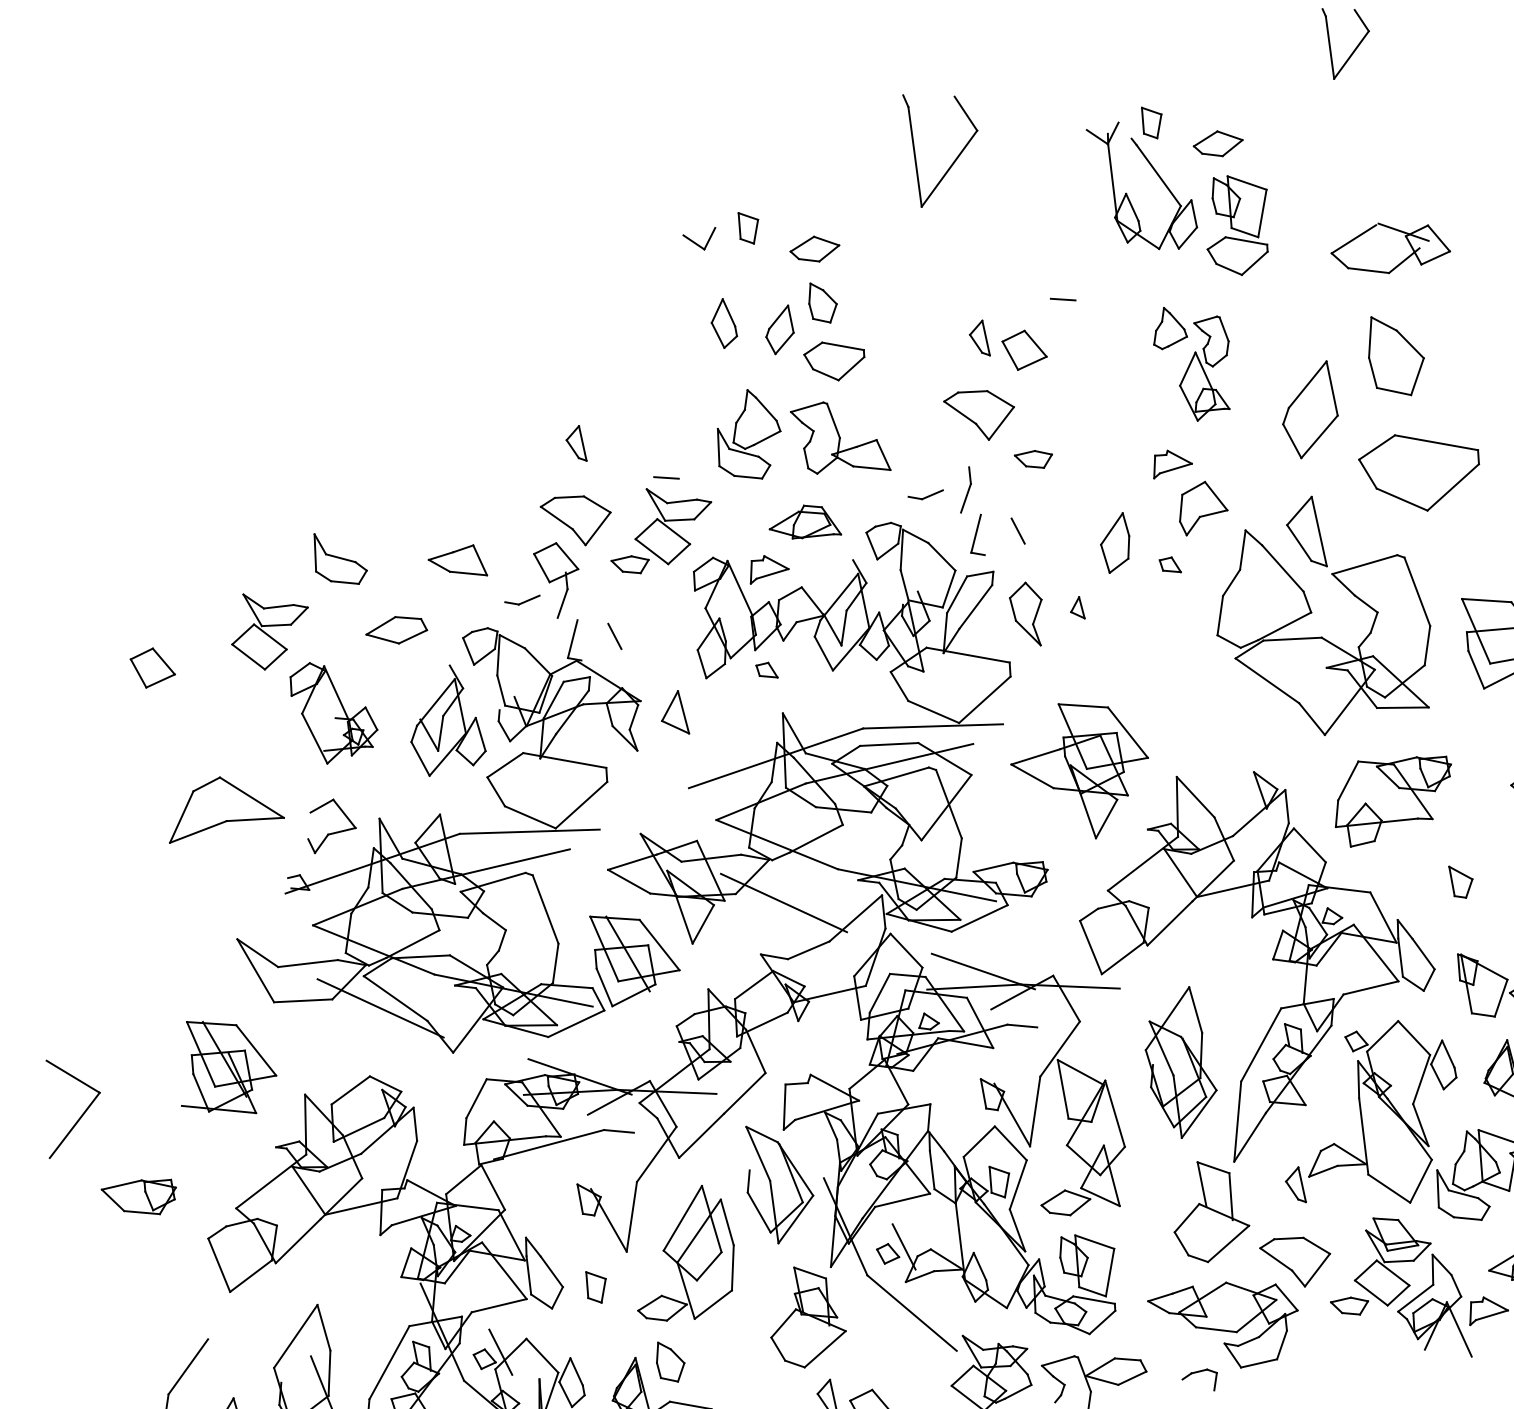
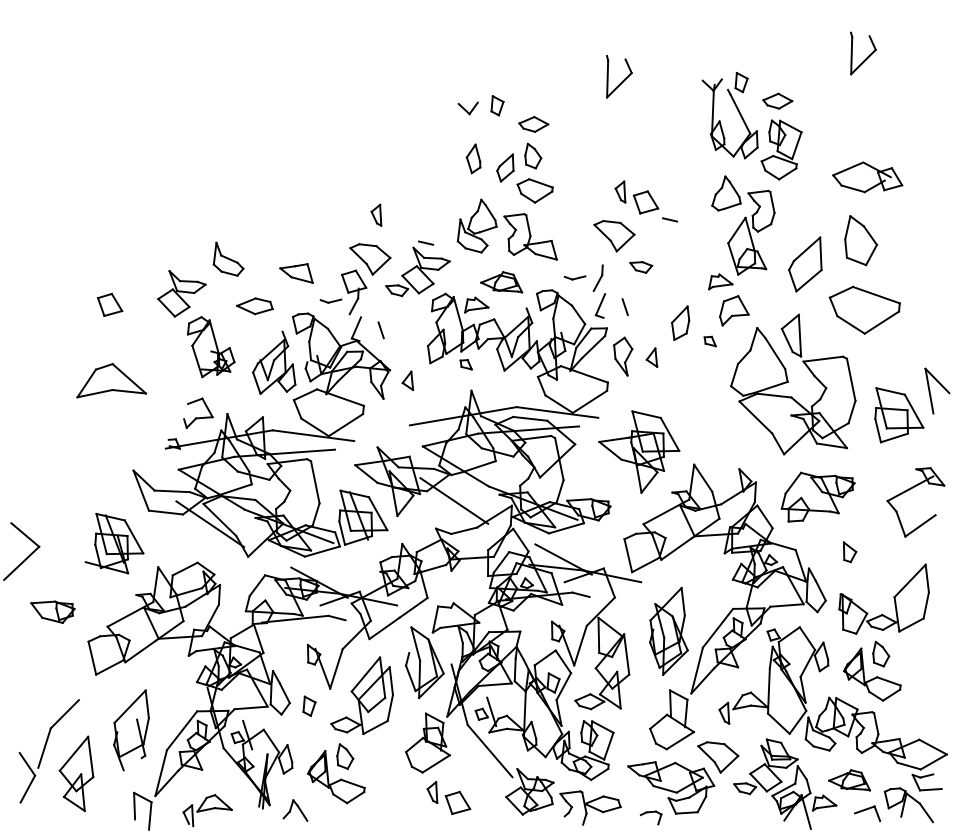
part: (945, 145) -> (619, 76), size x0.62
line: (1063, 298) -> (670, 219), moved
part: (1194, 361) -> (743, 225), size x1.43
part: (1075, 608) -> (651, 357), size x1.43
part: (672, 713) -> (407, 380), size x0.71
part: (222, 805) -> (111, 380), moved

